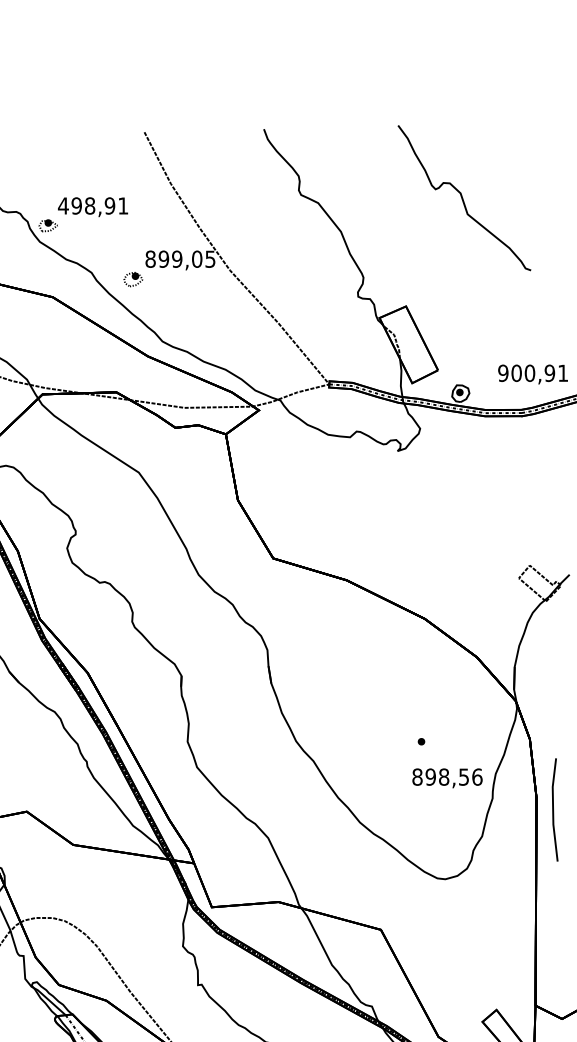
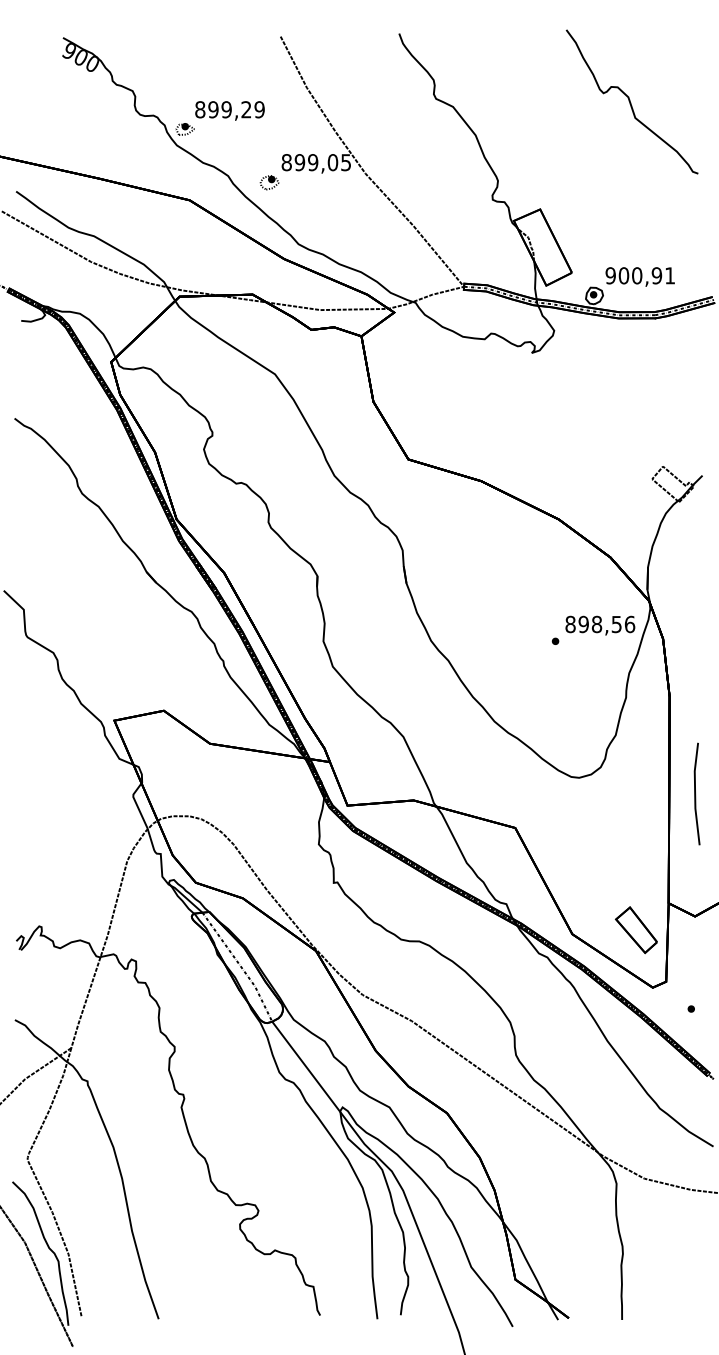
curve: (462, 197) -> (630, 101), moved
text: (92, 205) -> (229, 109), 498,91 -> 899,29
text: (532, 374) -> (639, 276), moved
text: (447, 778) -> (600, 625), moved
line: (553, 809) -> (695, 793), moved

